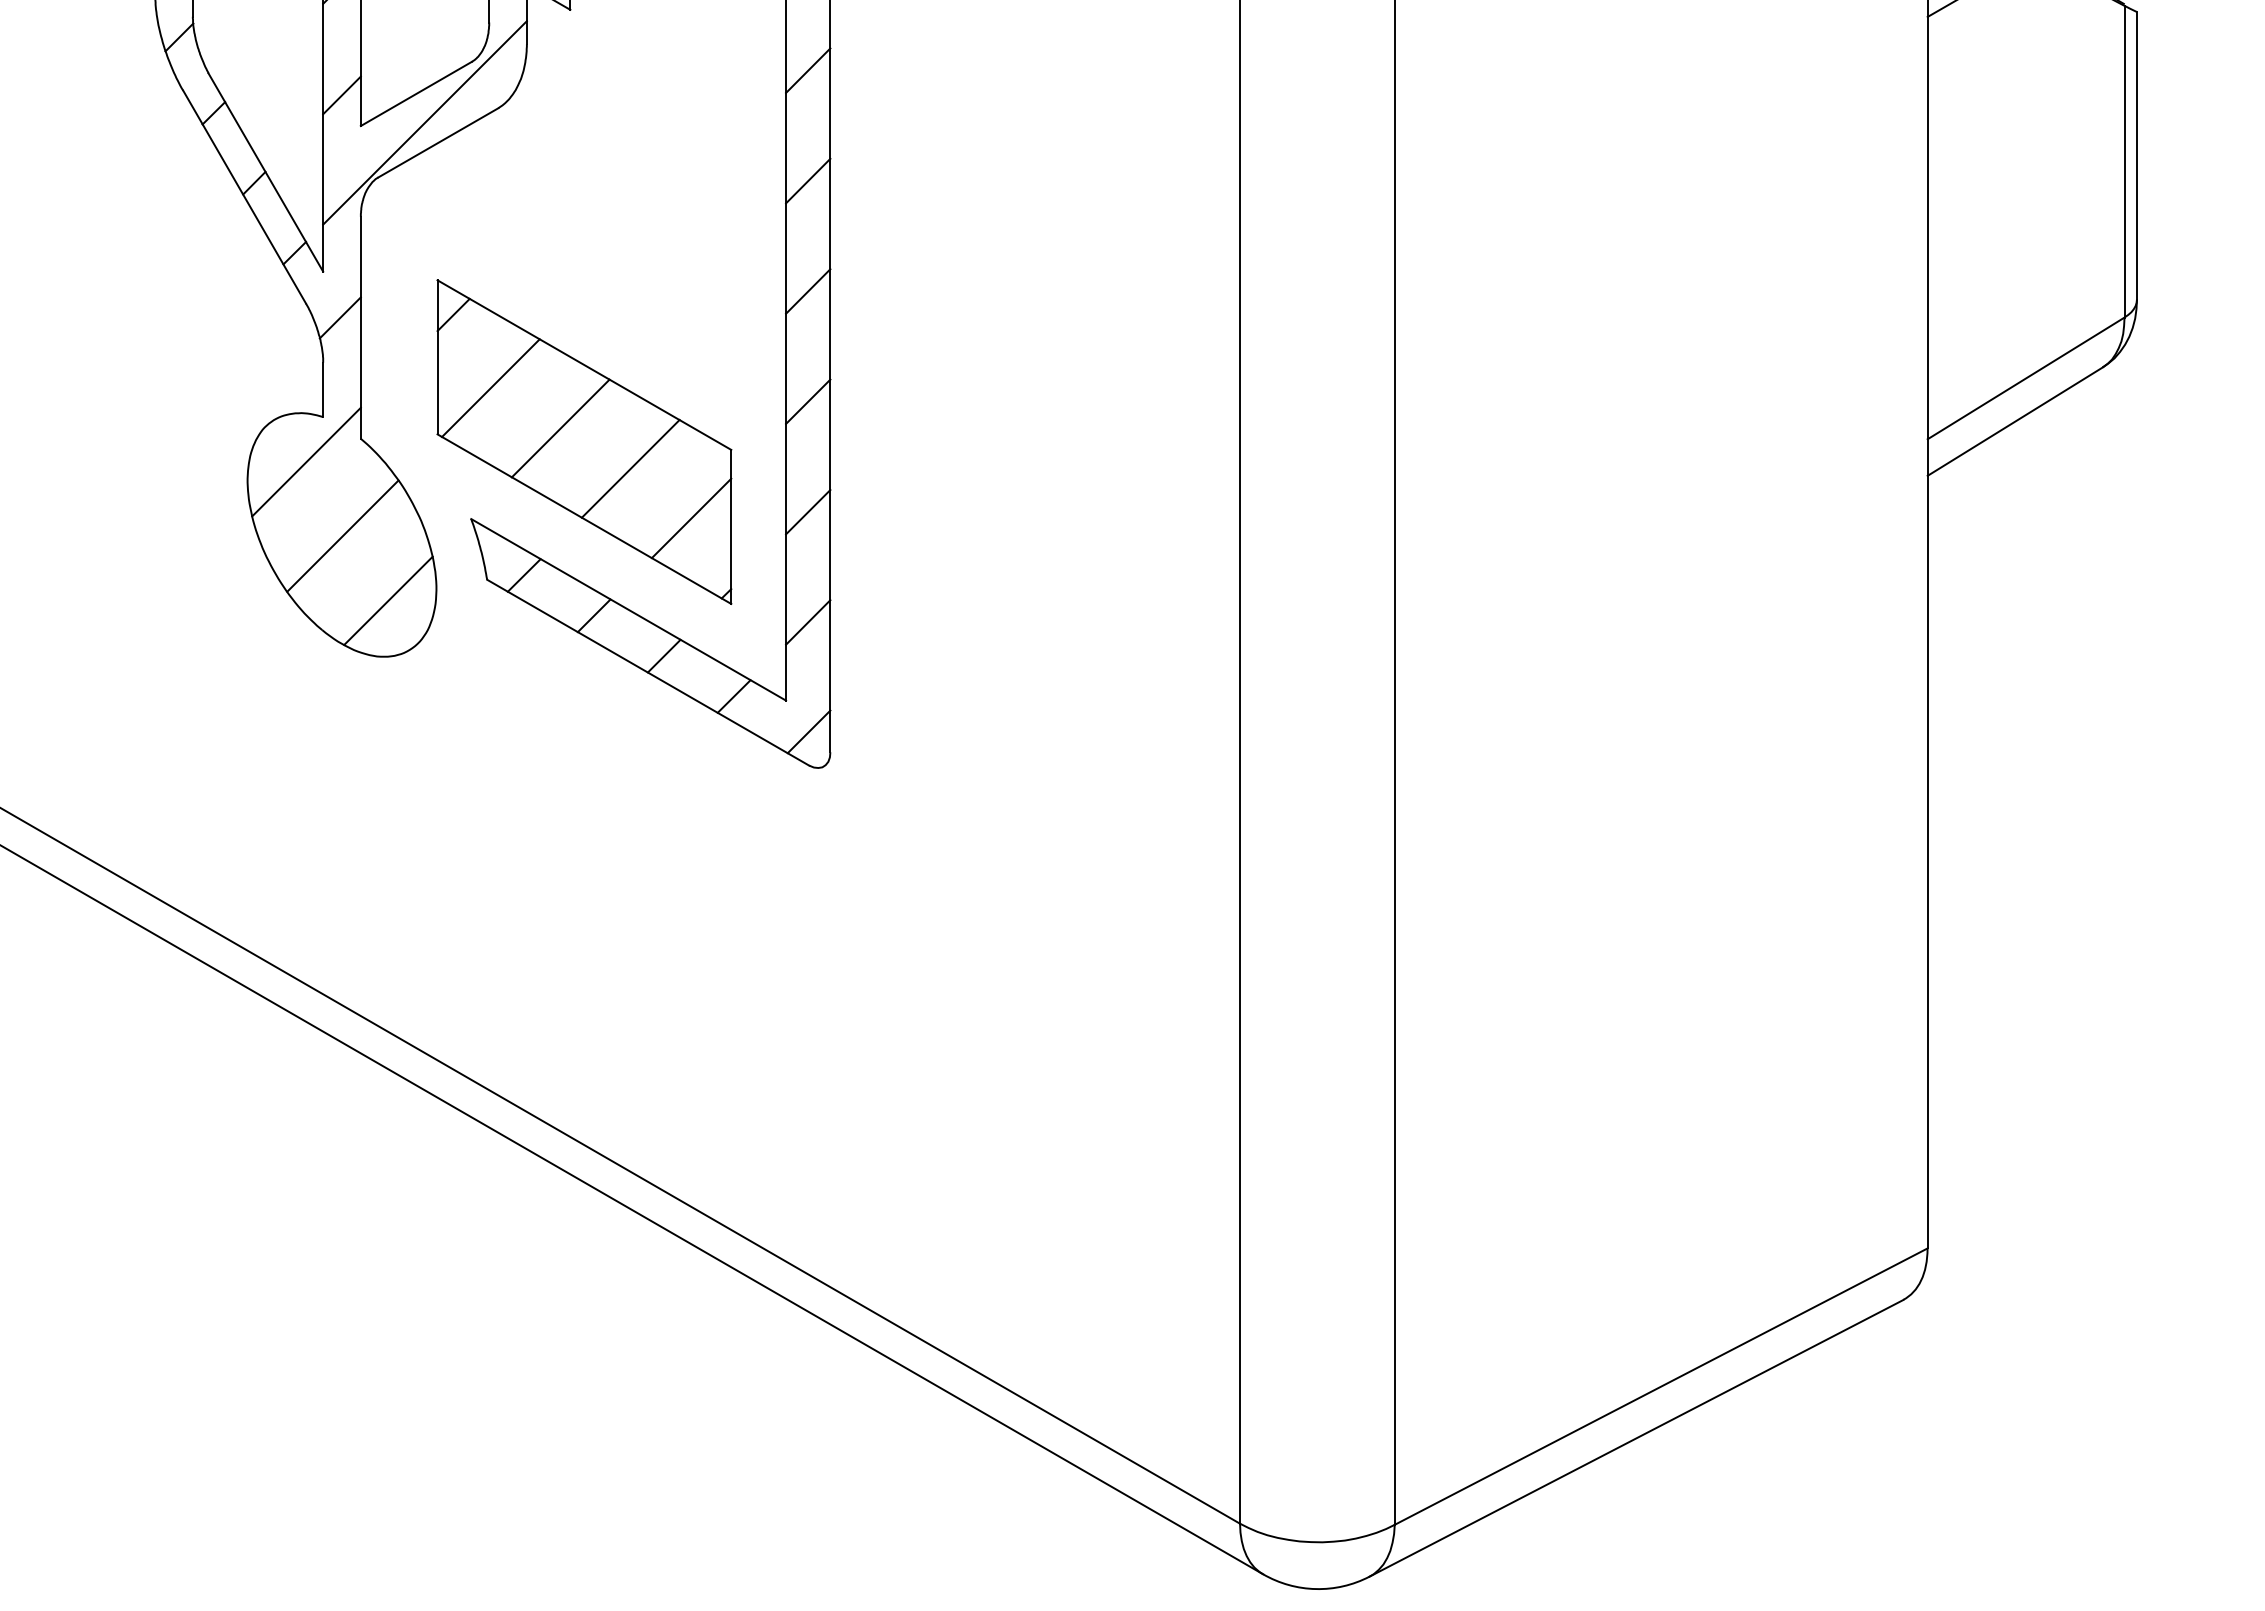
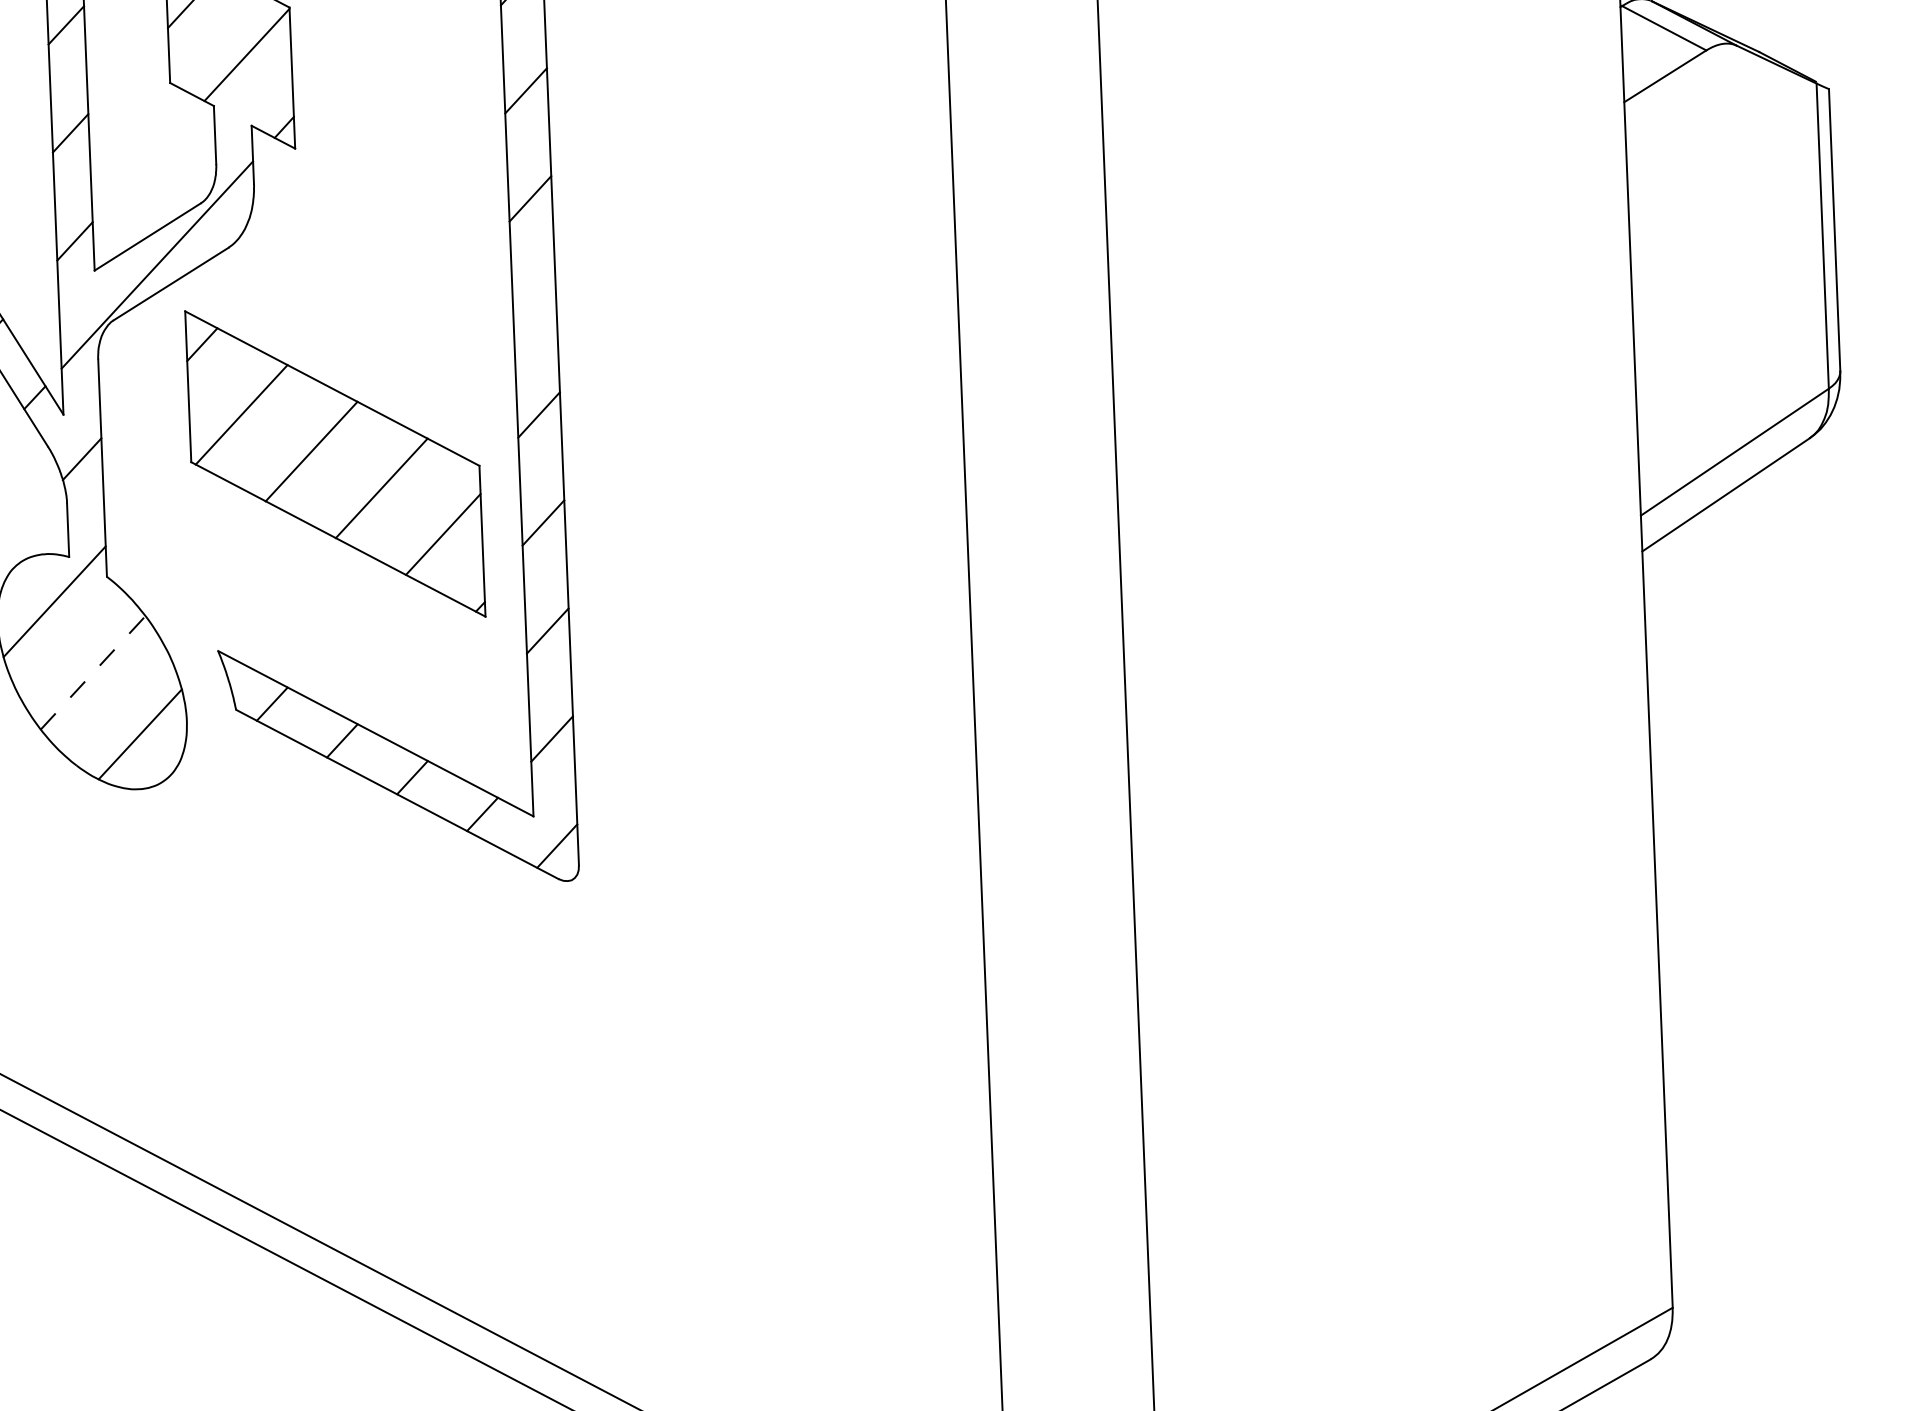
line: (808, 180) -> (535, 306), removed
part: (584, 441) -> (335, 463), moved
line: (342, 536) -> (92, 673), solid -> dashed

